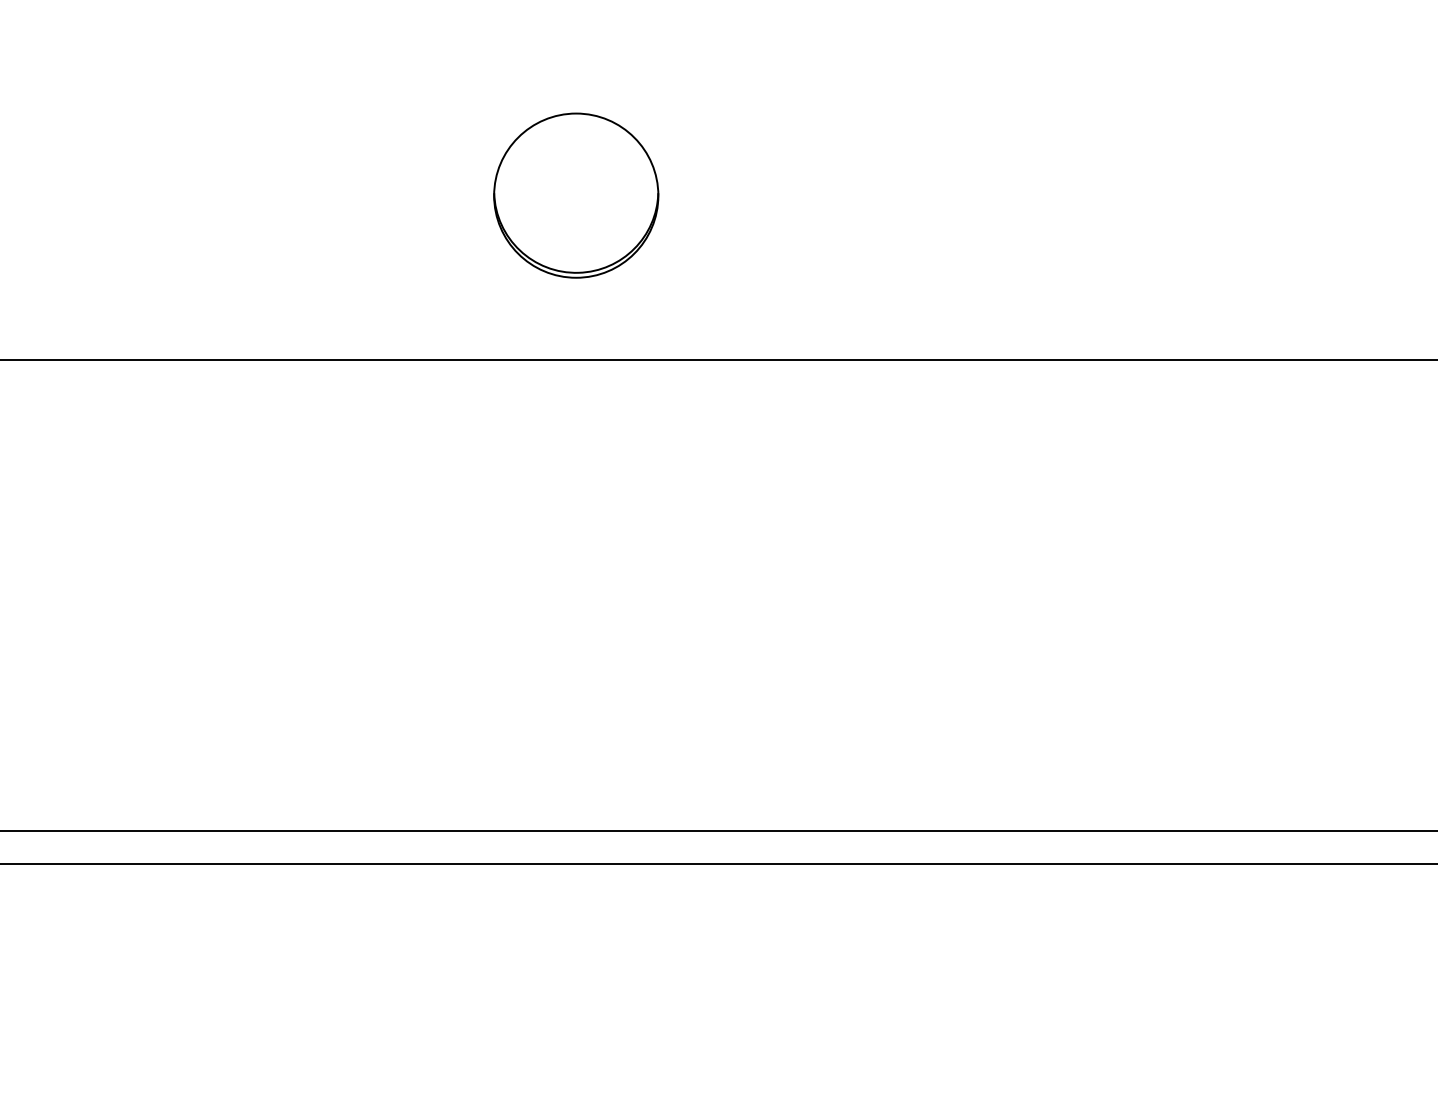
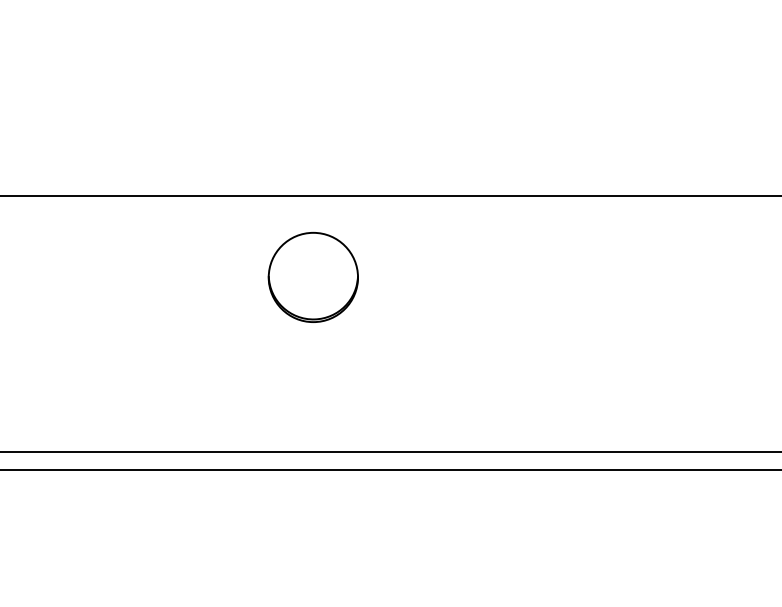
part: (574, 193) -> (312, 276), moved

